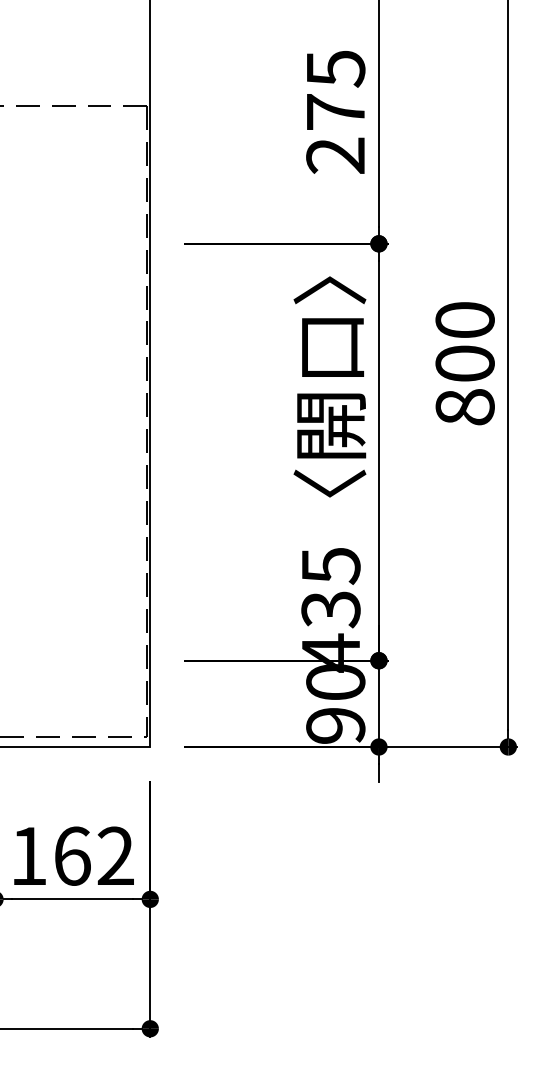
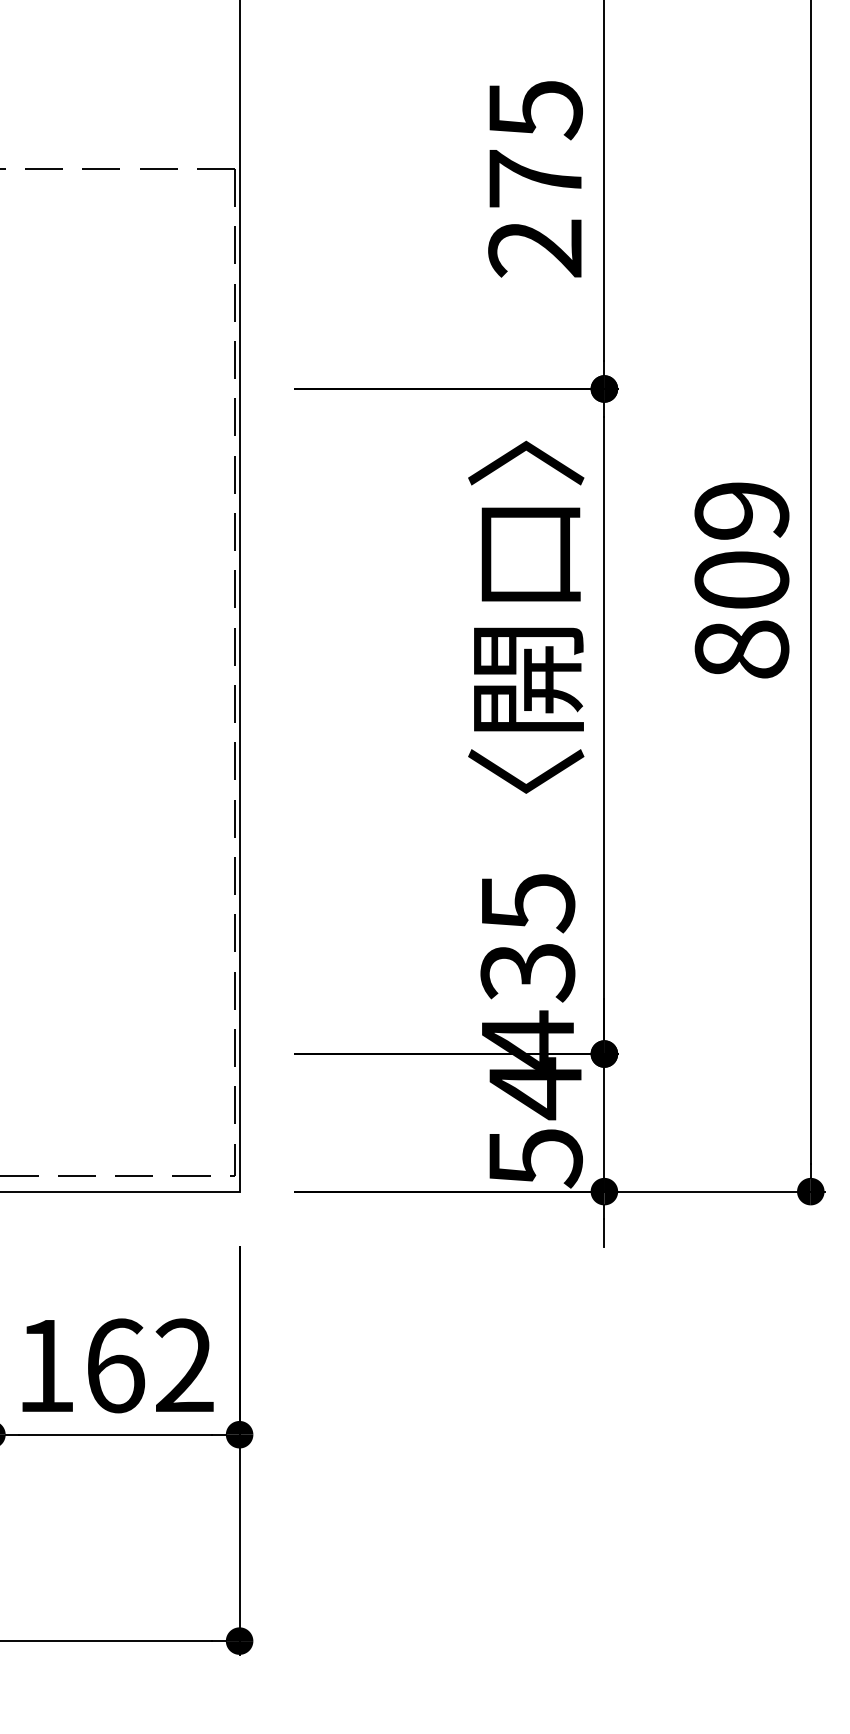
text: (464, 320) -> (740, 511), 800 -> 809
text: (335, 703) -> (535, 1122), 90 -> 54

